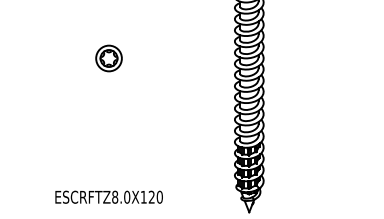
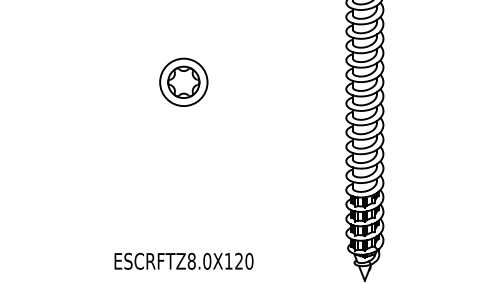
part: (108, 57) -> (183, 81), size x1.43

